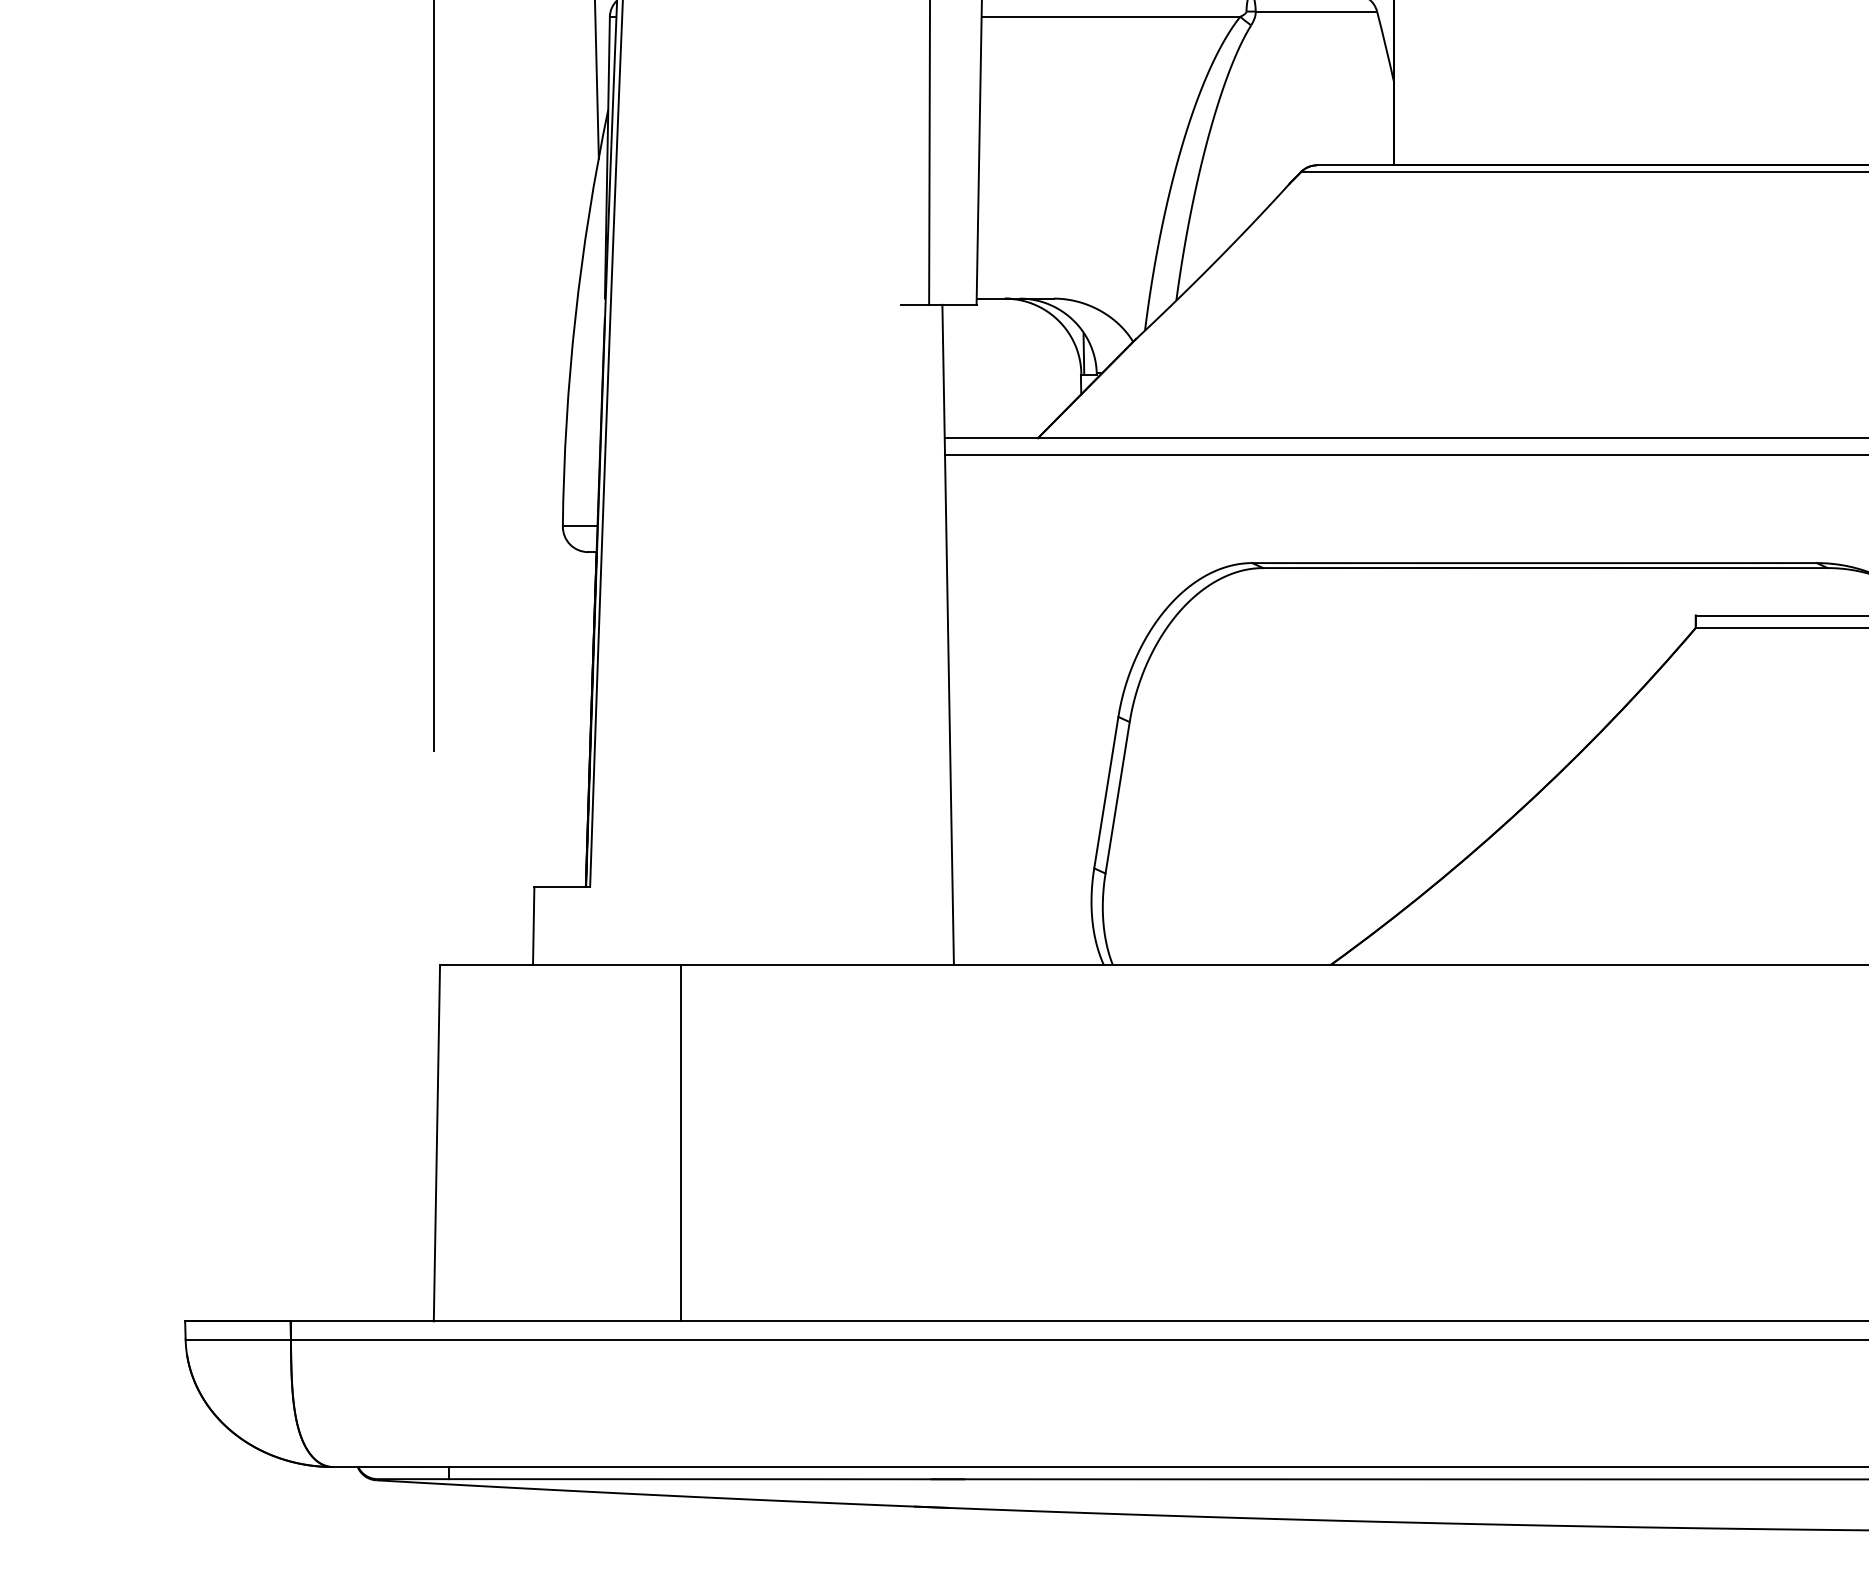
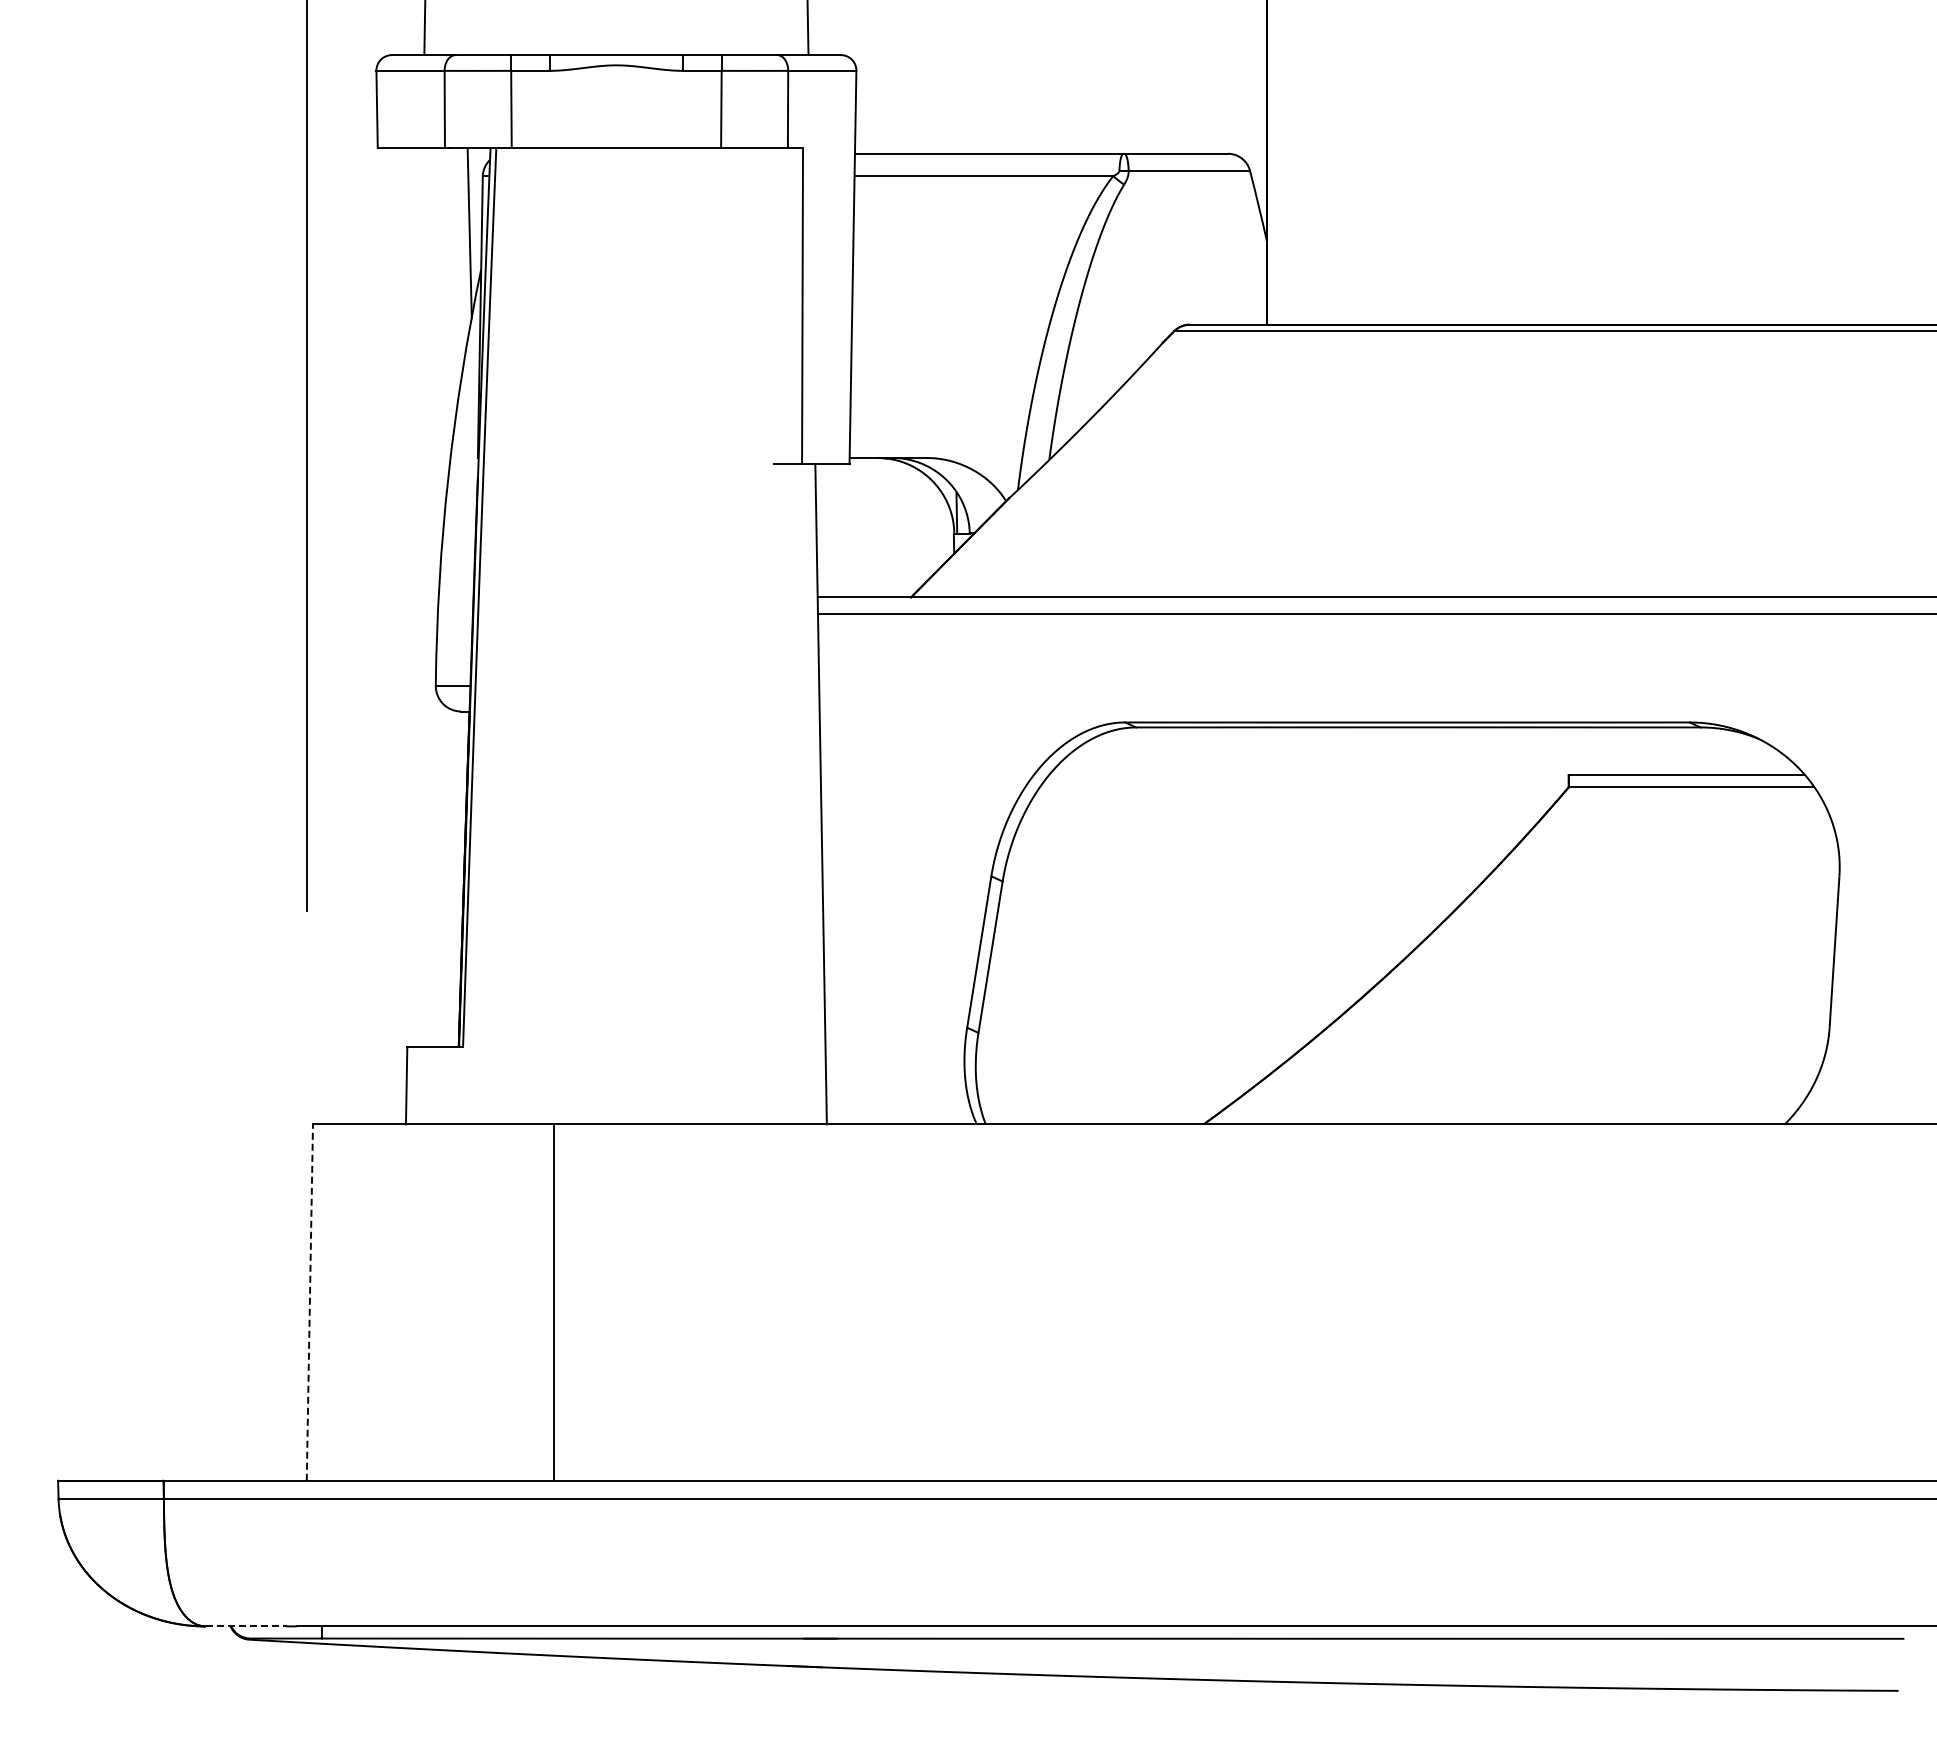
line: (436, 1143) -> (309, 1302), solid -> dashed
line: (373, 1467) -> (246, 1626), solid -> dashed

